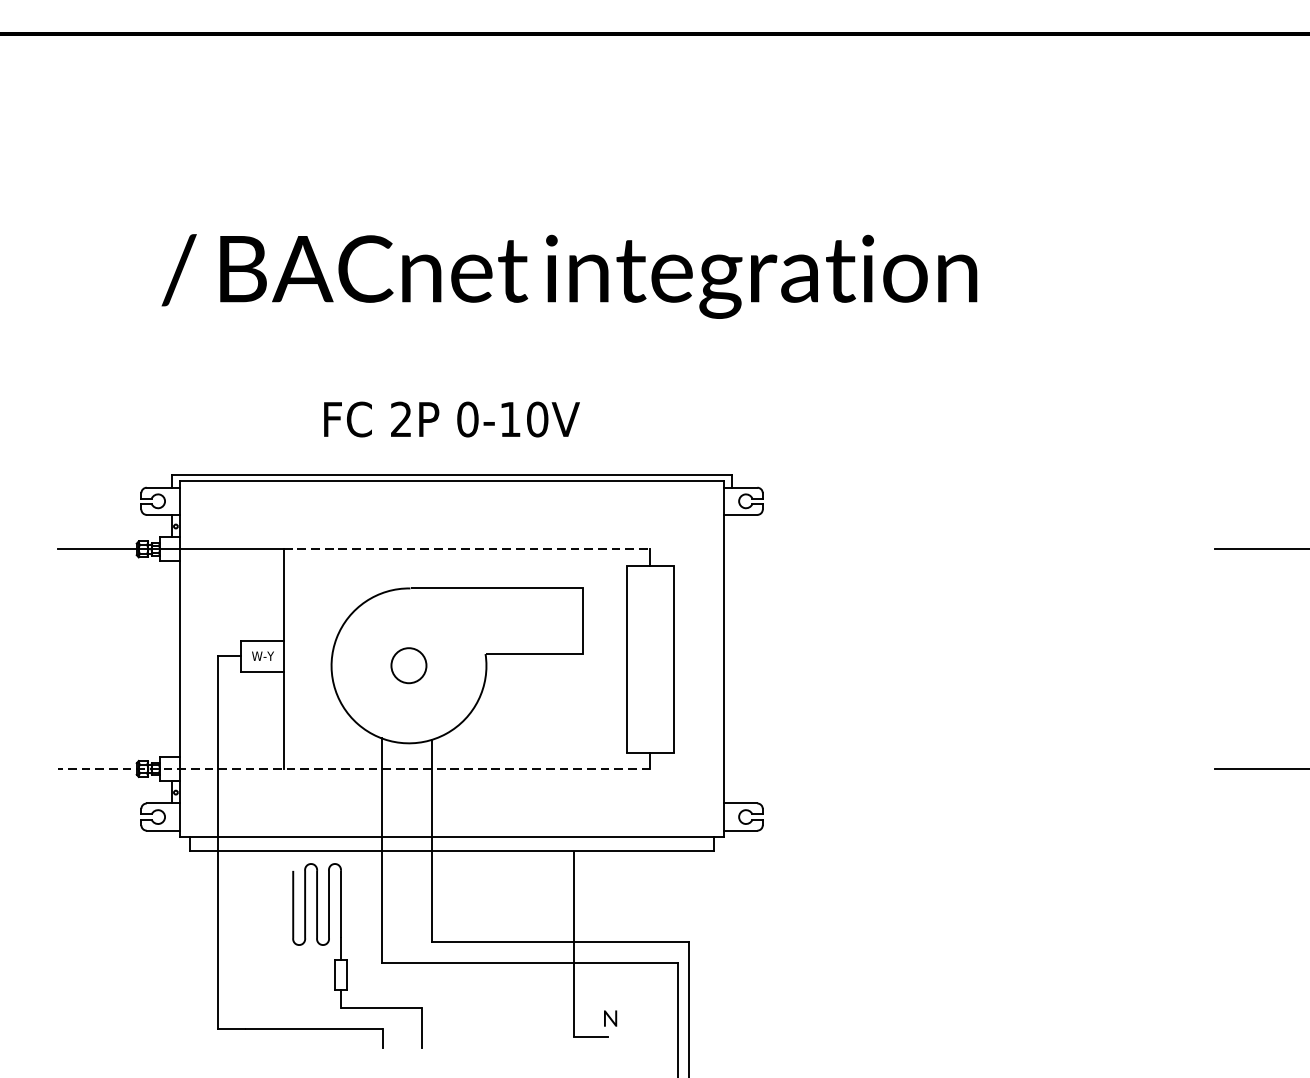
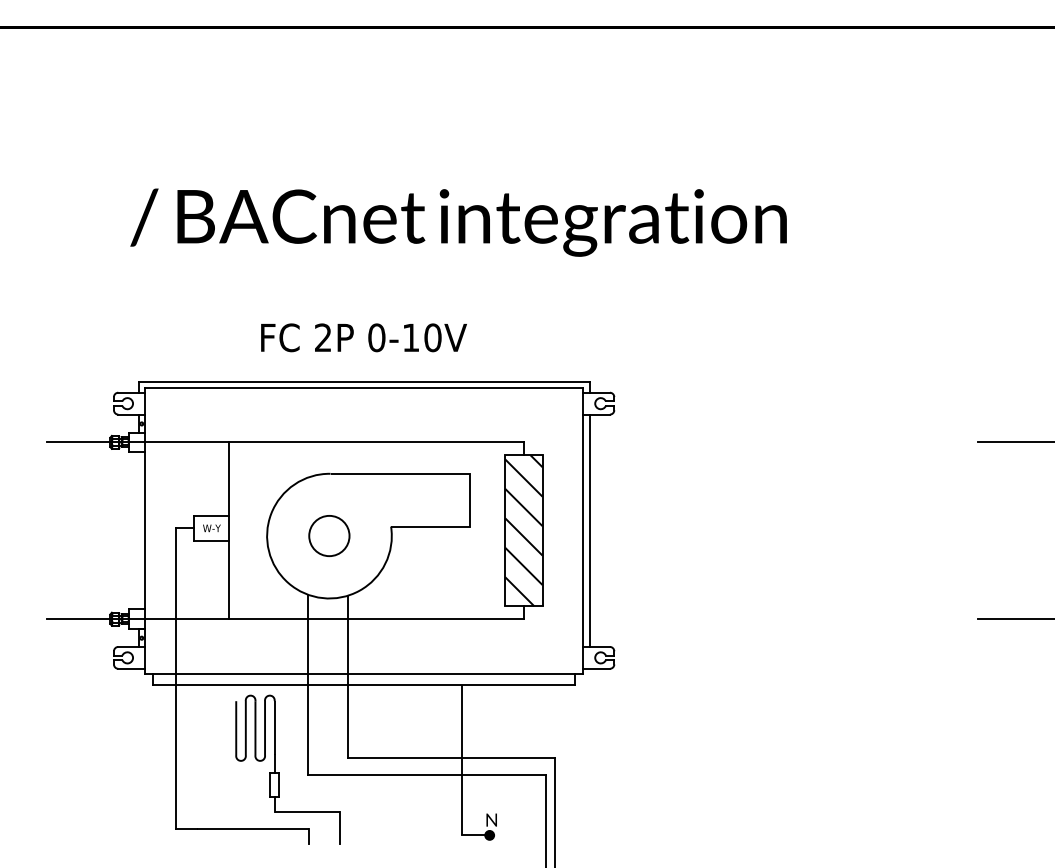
line: (467, 549) -> (376, 442), dashed -> solid
hatch: (650, 658) -> (523, 530), added
line: (732, 658) -> (589, 530), added
circle: (409, 665) -> (329, 535), size x1.43
line: (353, 769) -> (284, 619), dashed -> solid
fill: (607, 1036) -> (489, 834), added

